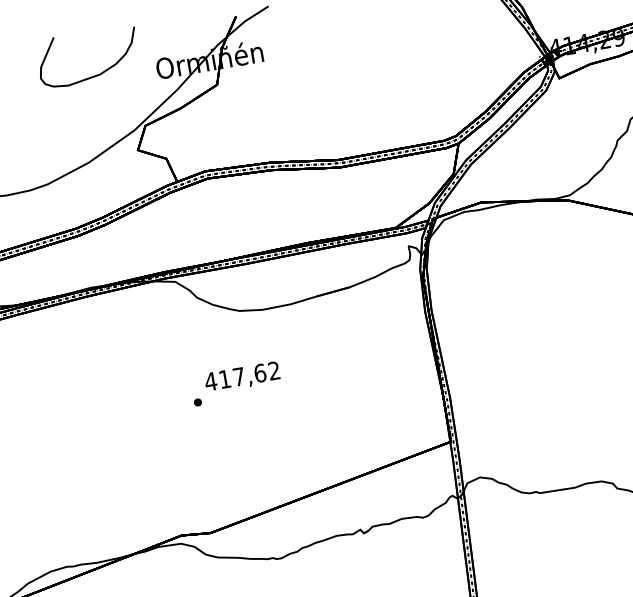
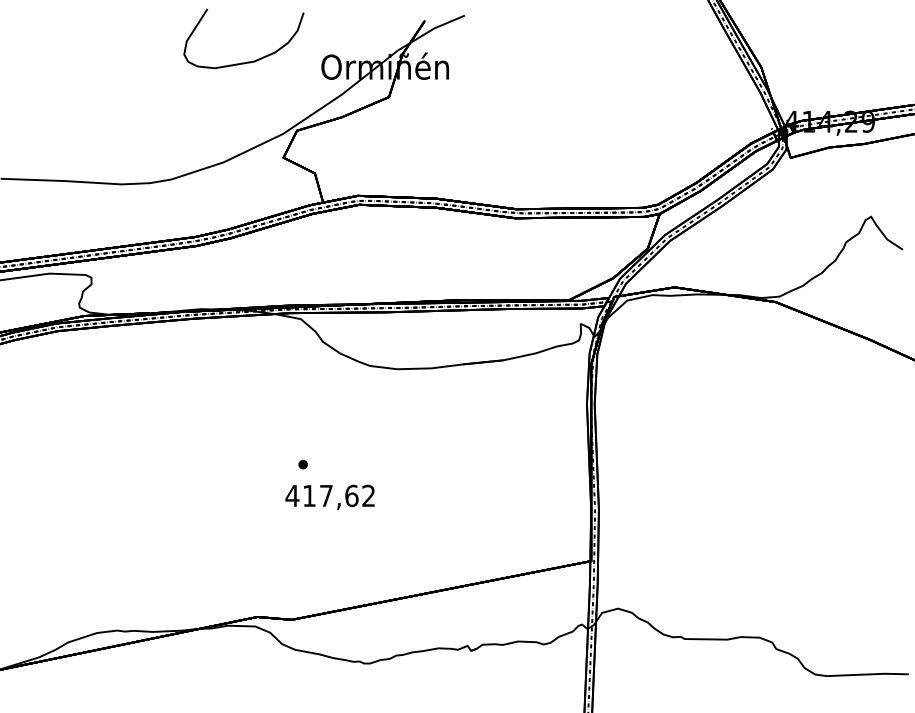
text: (241, 377) -> (329, 497), moved

